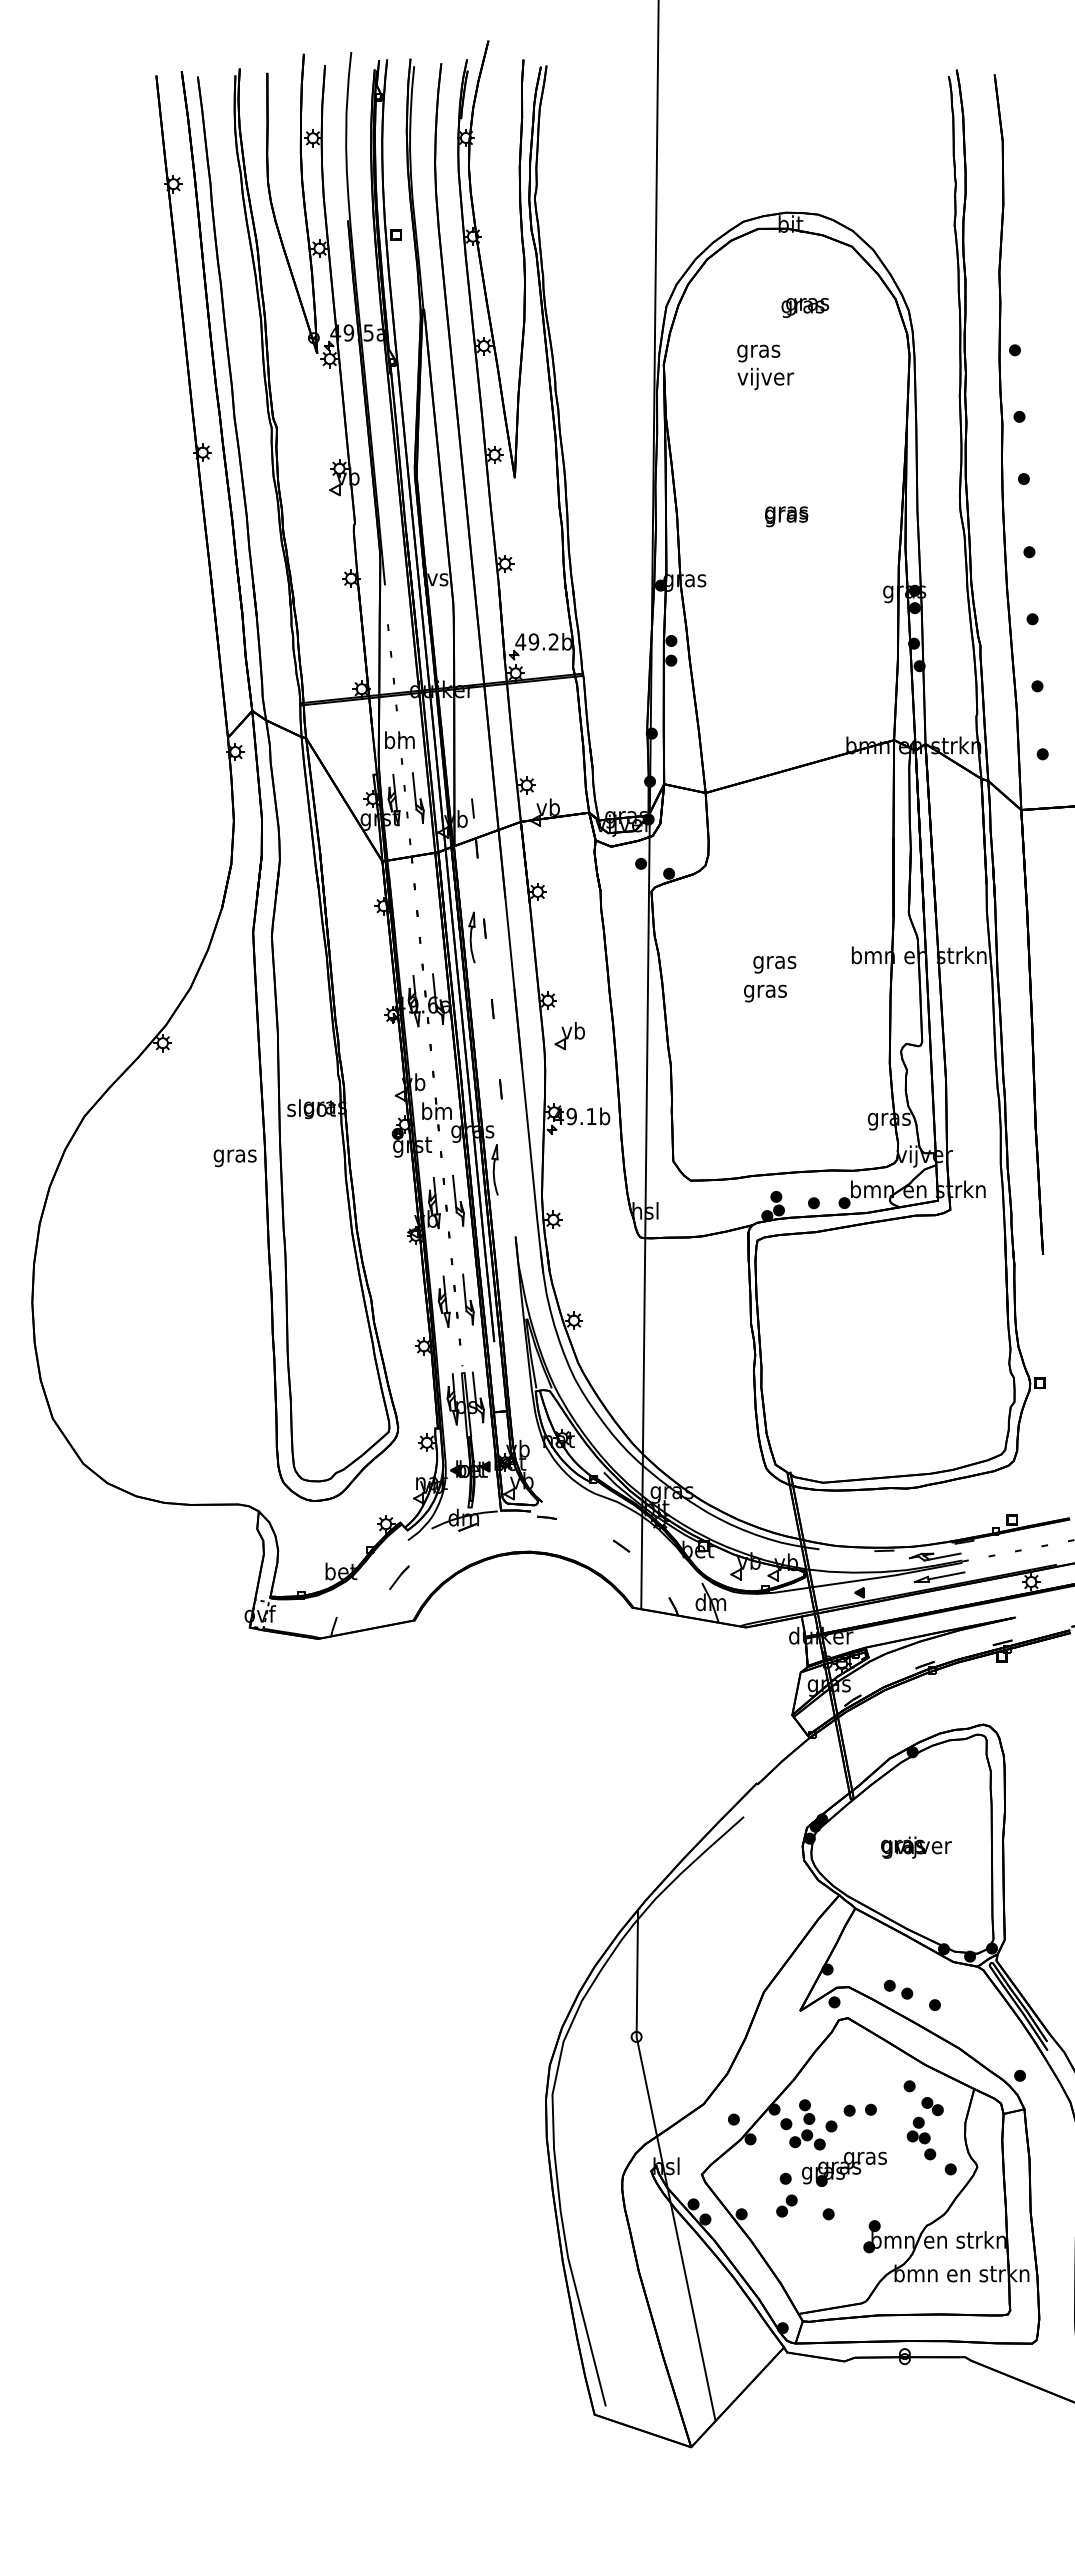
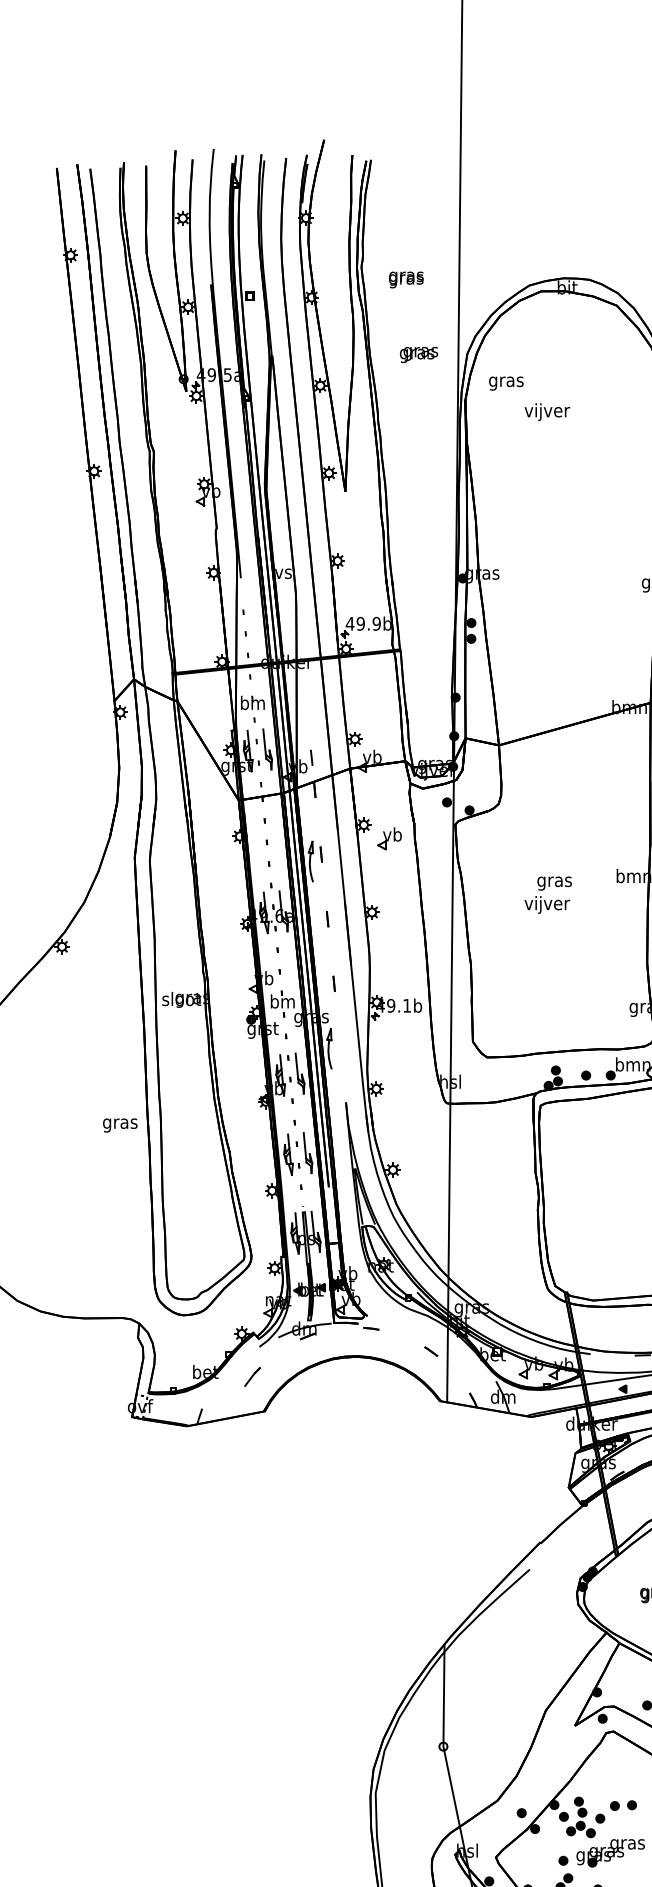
text: (805, 307) -> (419, 354), moved
text: (758, 353) -> (506, 383), moved
text: (786, 516) -> (406, 279), moved
text: (553, 641) -> (376, 623), 49.2b -> 49.9b
text: (765, 991) -> (547, 905), gras -> vijver
part: (569, 1036) -> (389, 839), moved
text: (234, 1158) -> (119, 1125), moved

